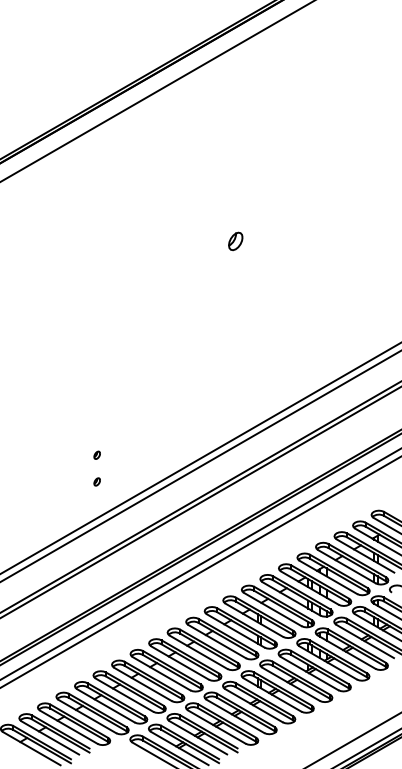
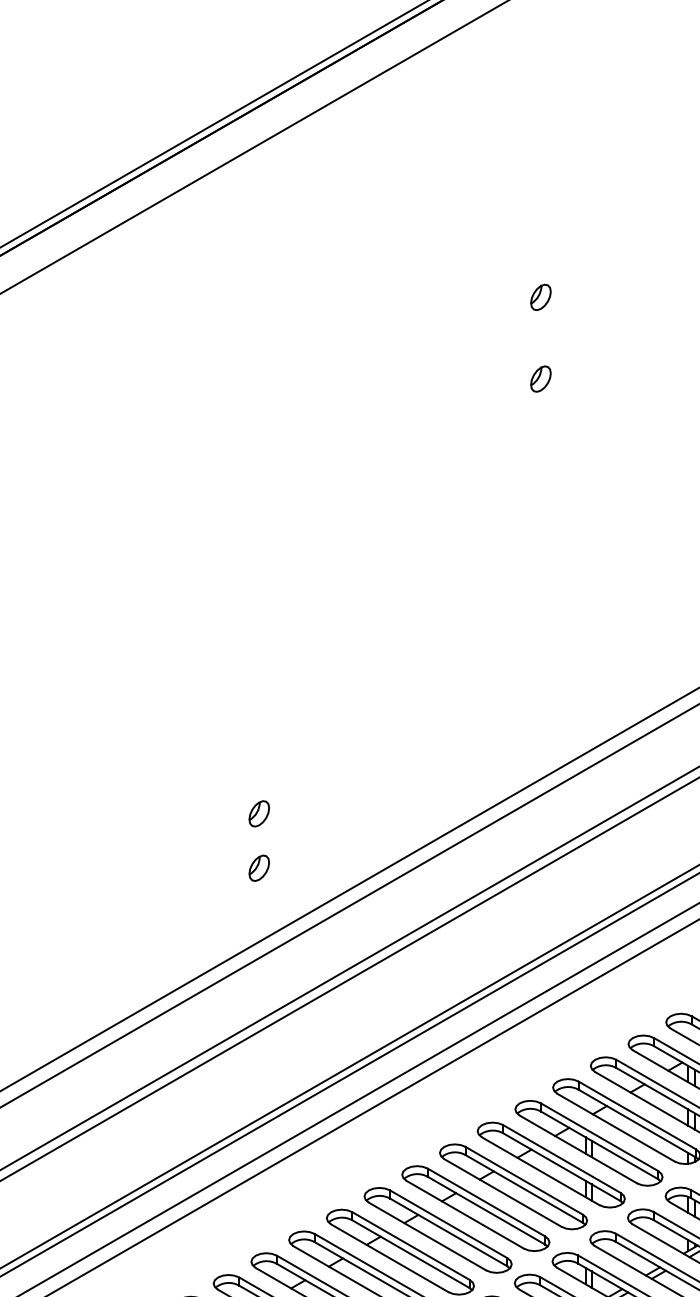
part: (235, 201) -> (540, 297), added
part: (235, 241) -> (540, 379), size x0.71
part: (96, 455) -> (257, 814), size x1.67
part: (96, 481) -> (257, 867), size x1.67

